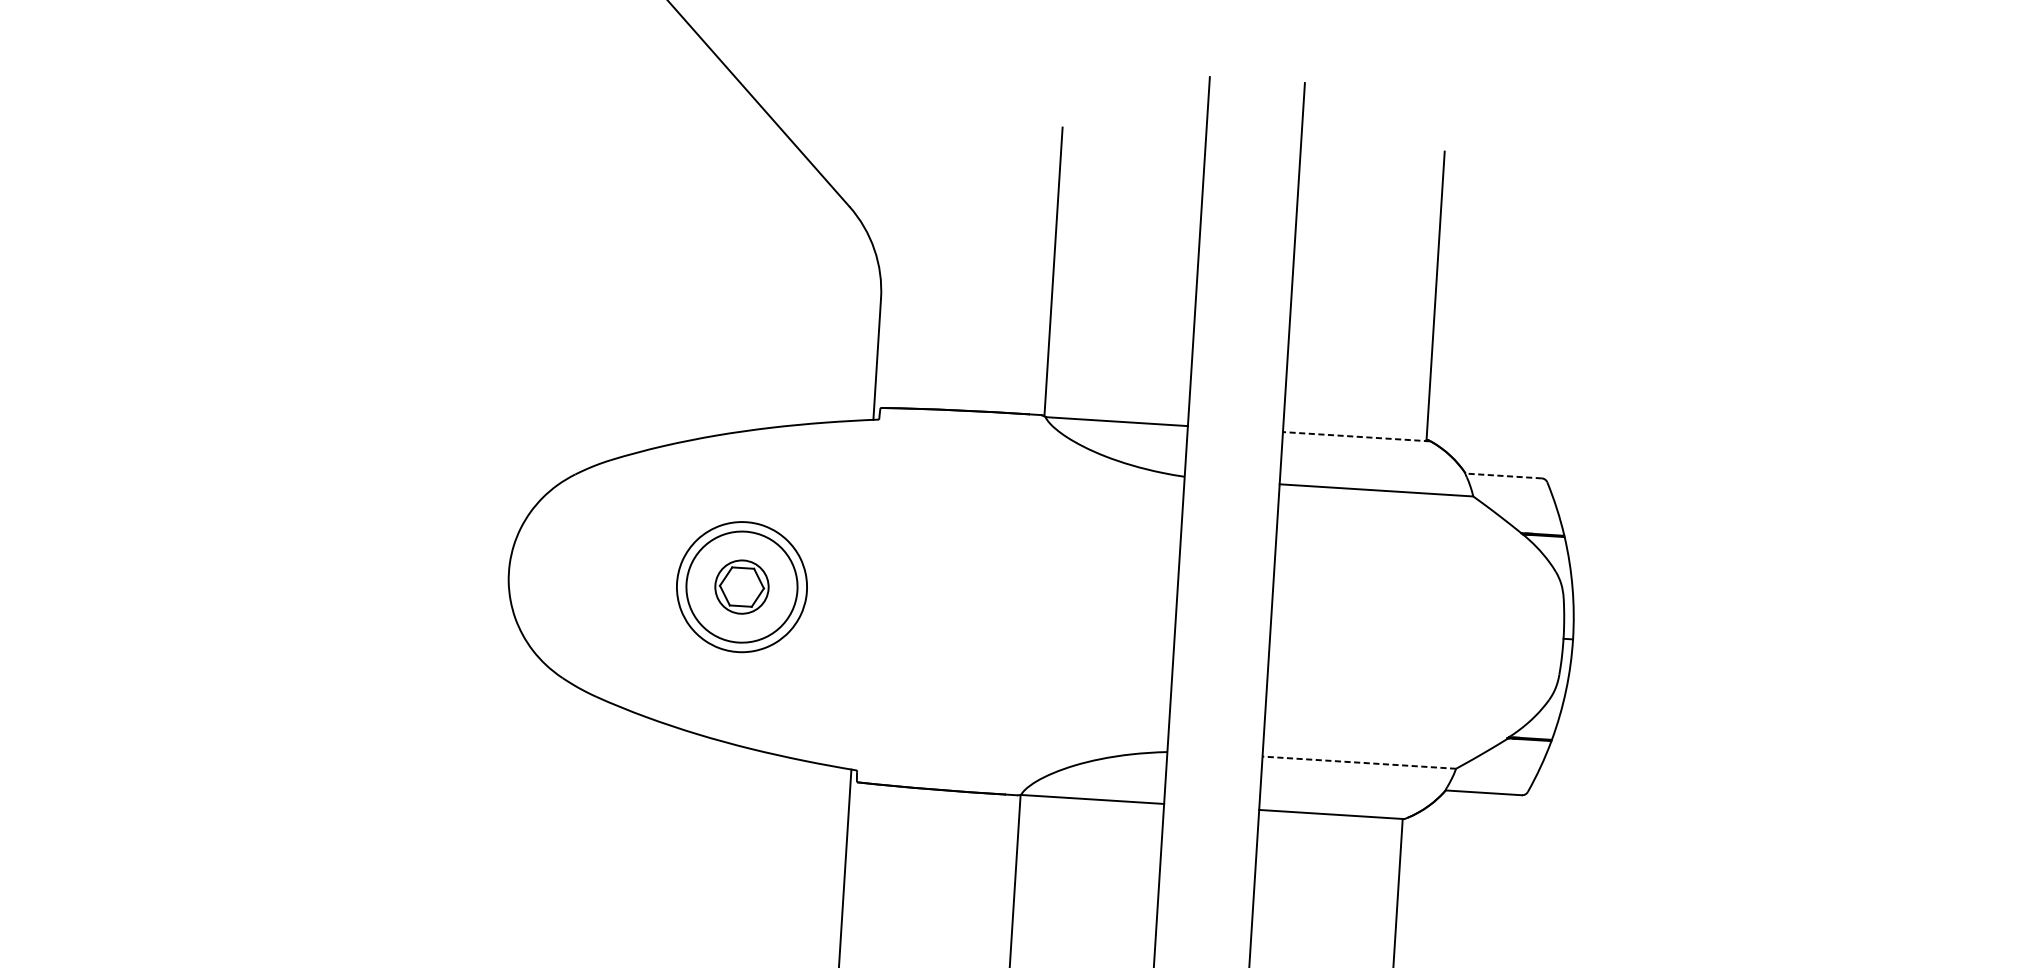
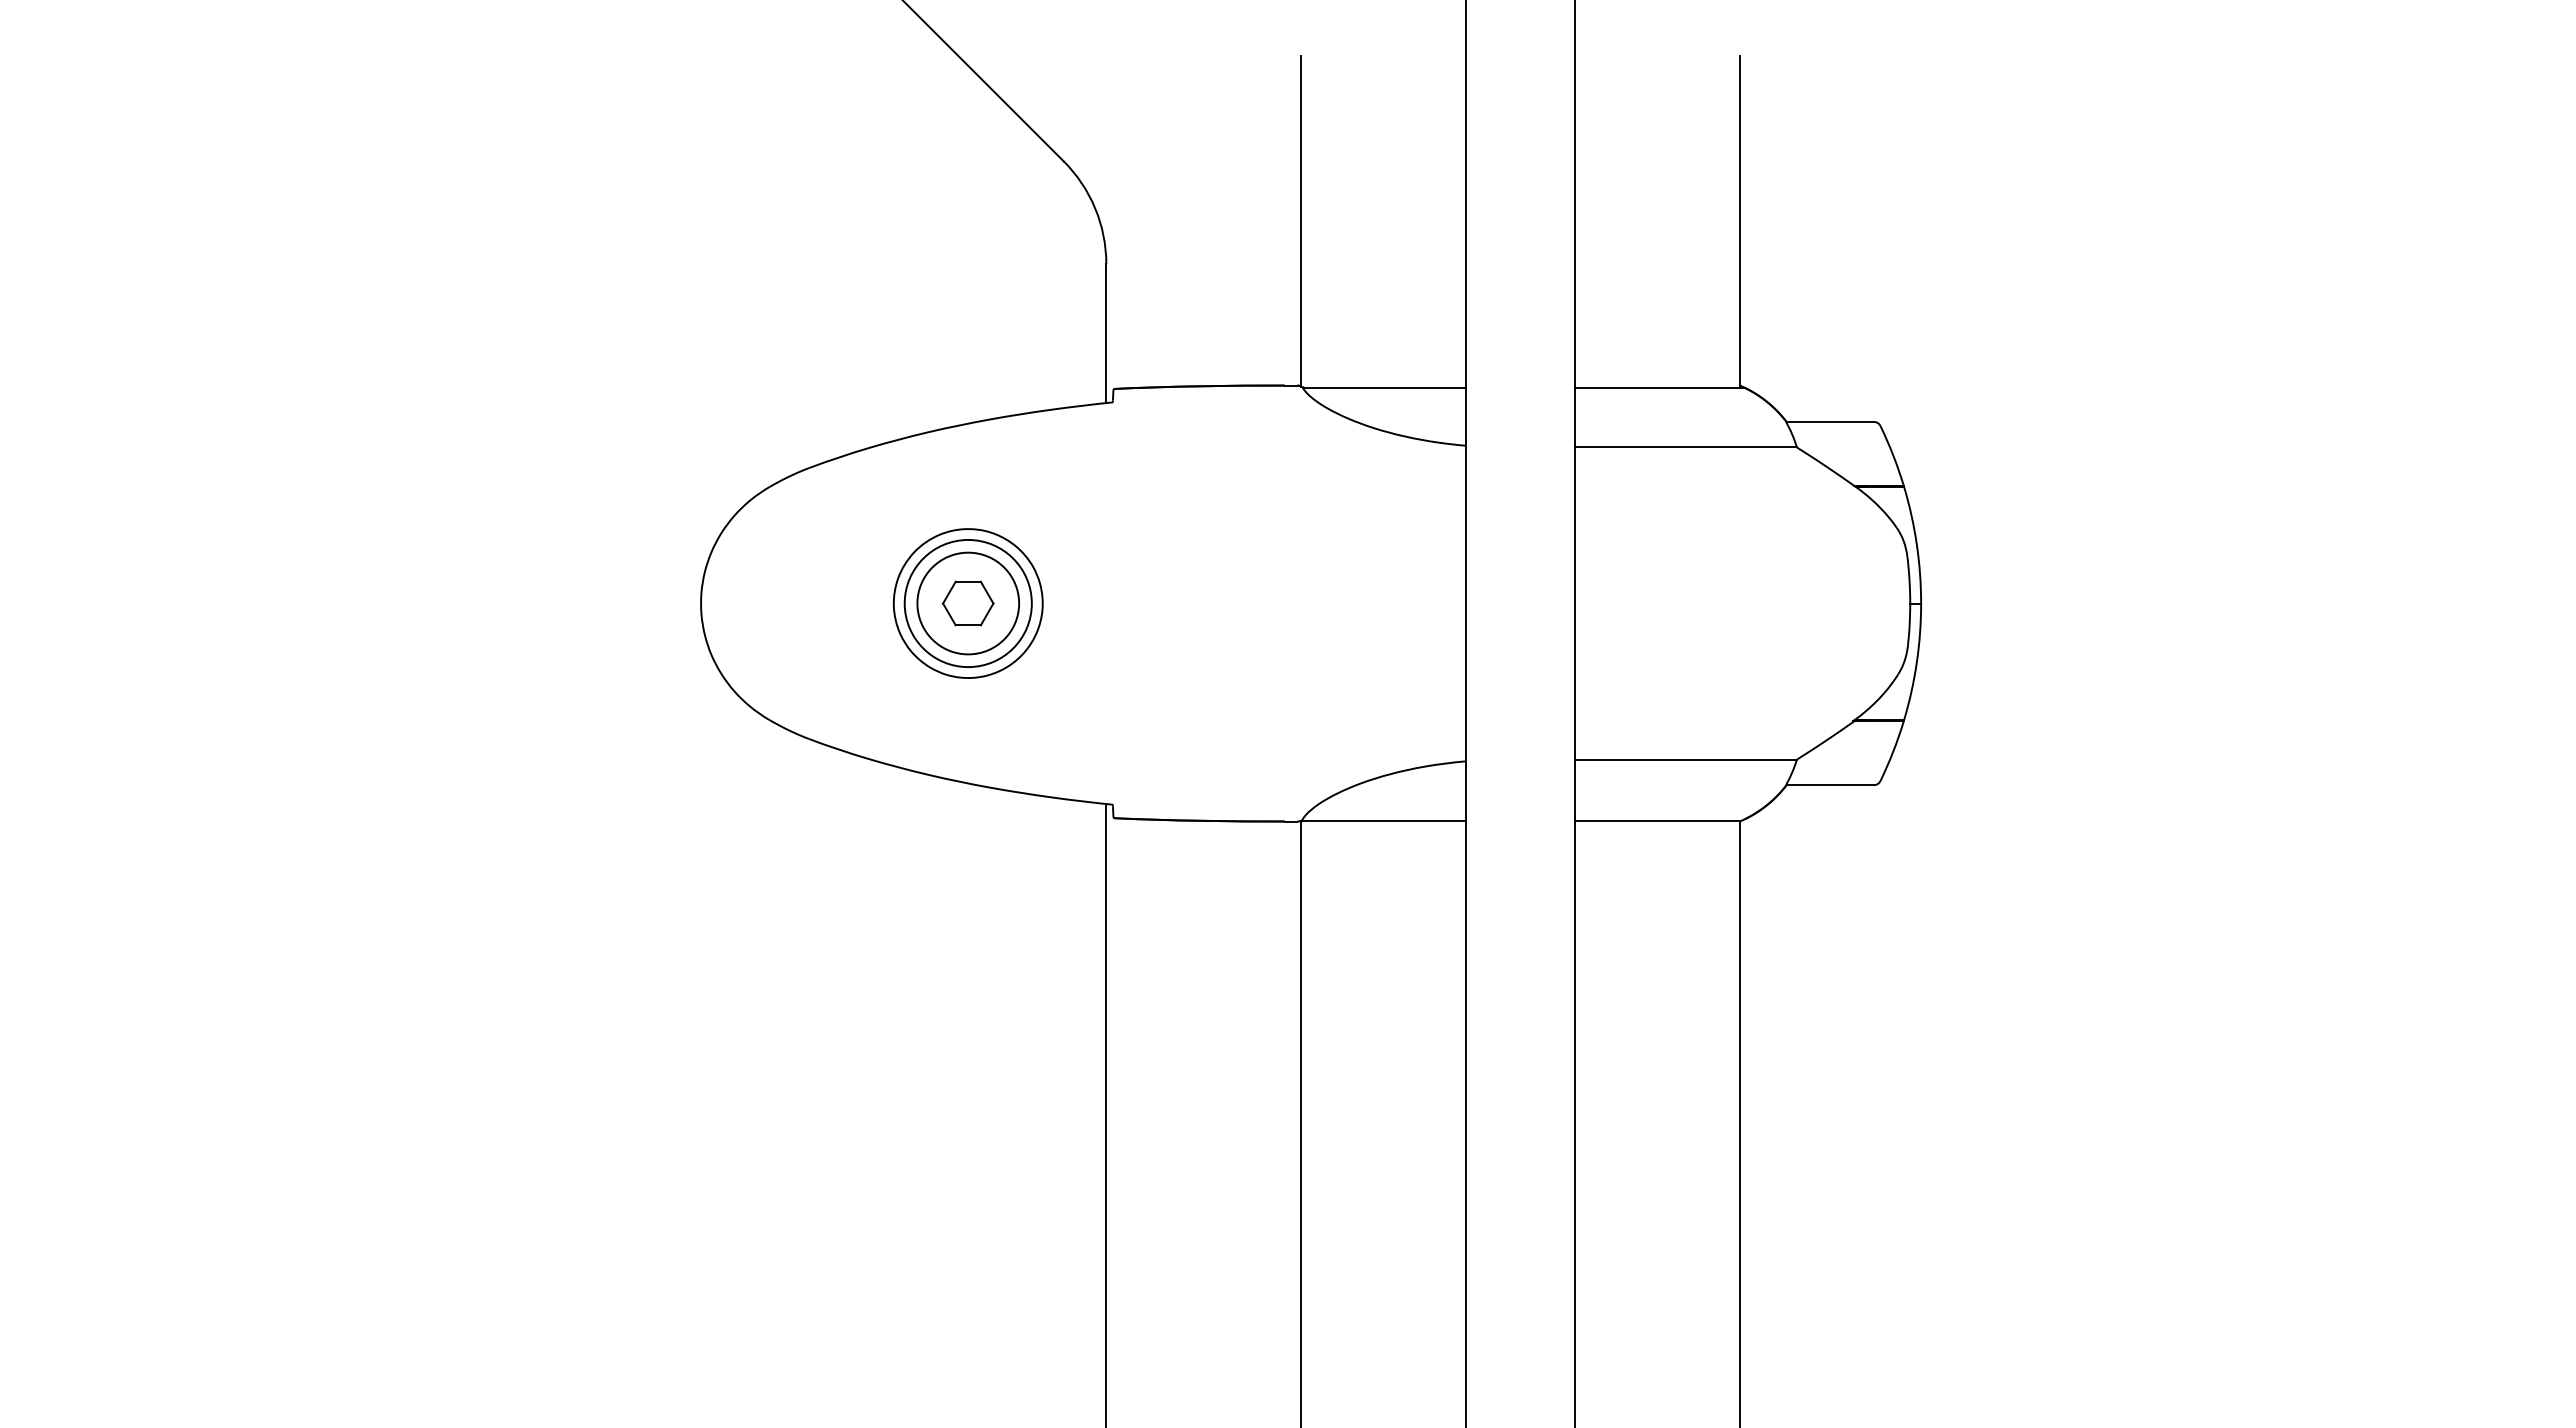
line: (1355, 436) -> (1658, 387), dashed -> solid
line: (1504, 475) -> (1830, 421), dashed -> solid
circle: (742, 587) -> (968, 603), size x1.67
line: (1358, 762) -> (1685, 759), dashed -> solid

